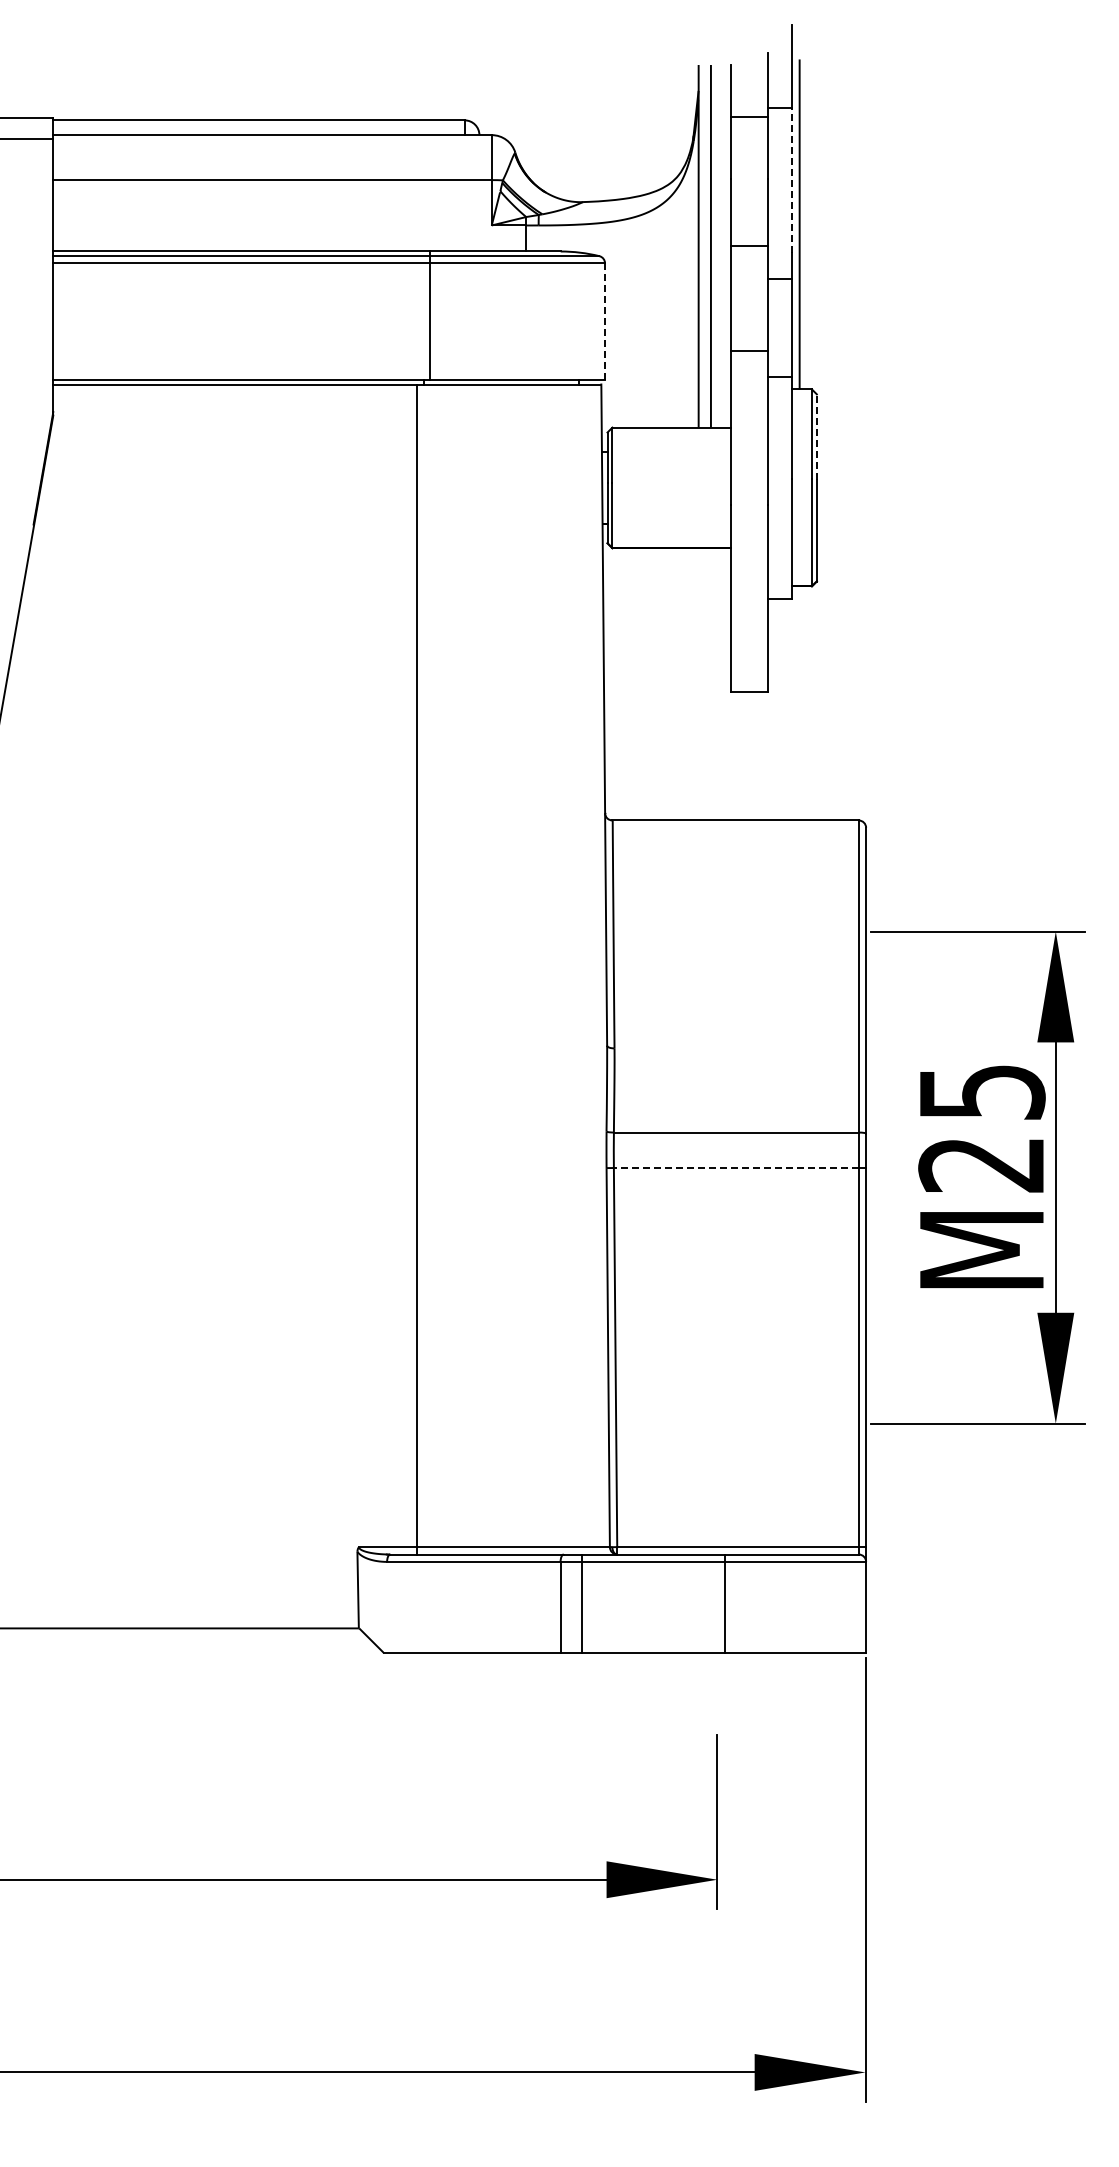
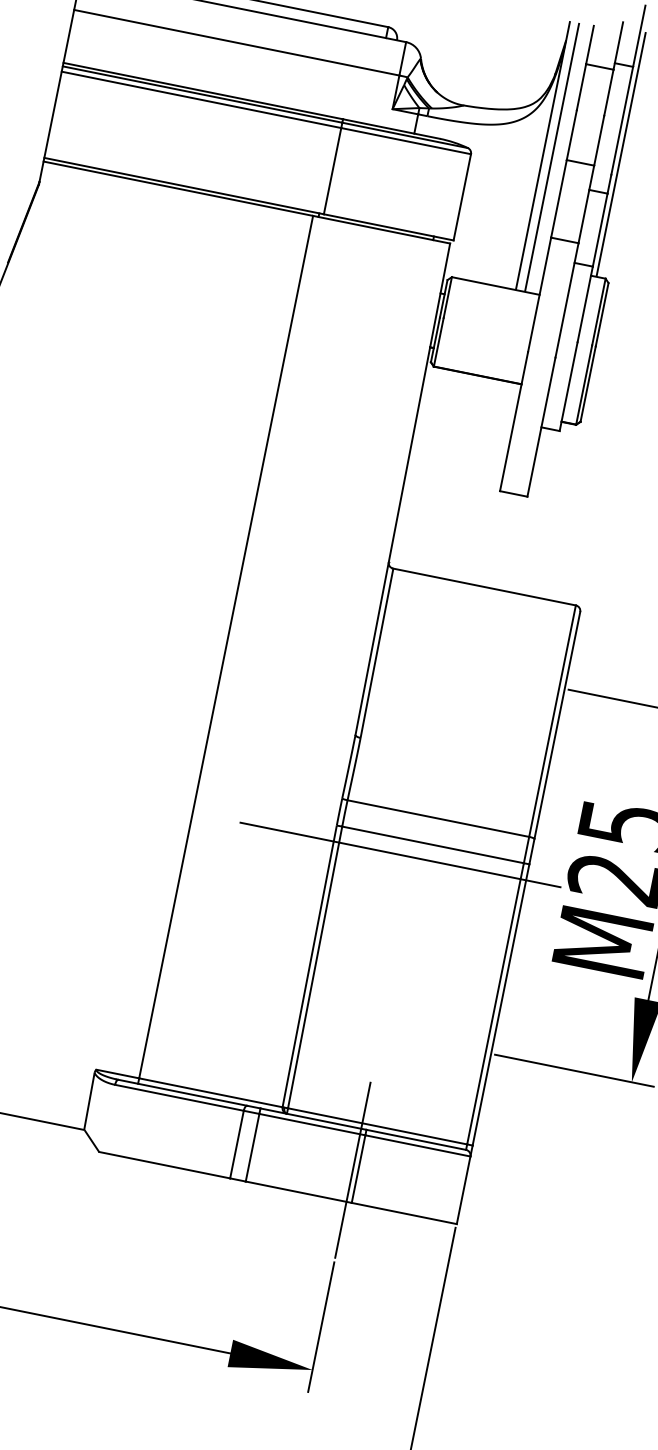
line: (792, 180) -> (622, 120), dashed -> solid
line: (605, 321) -> (462, 197), dashed -> solid
line: (816, 437) -> (601, 315), dashed -> solid
line: (735, 1168) -> (432, 845), dashed -> solid
line: (696, 1189) -> (400, 854), added
line: (717, 1610) -> (352, 1170), added

